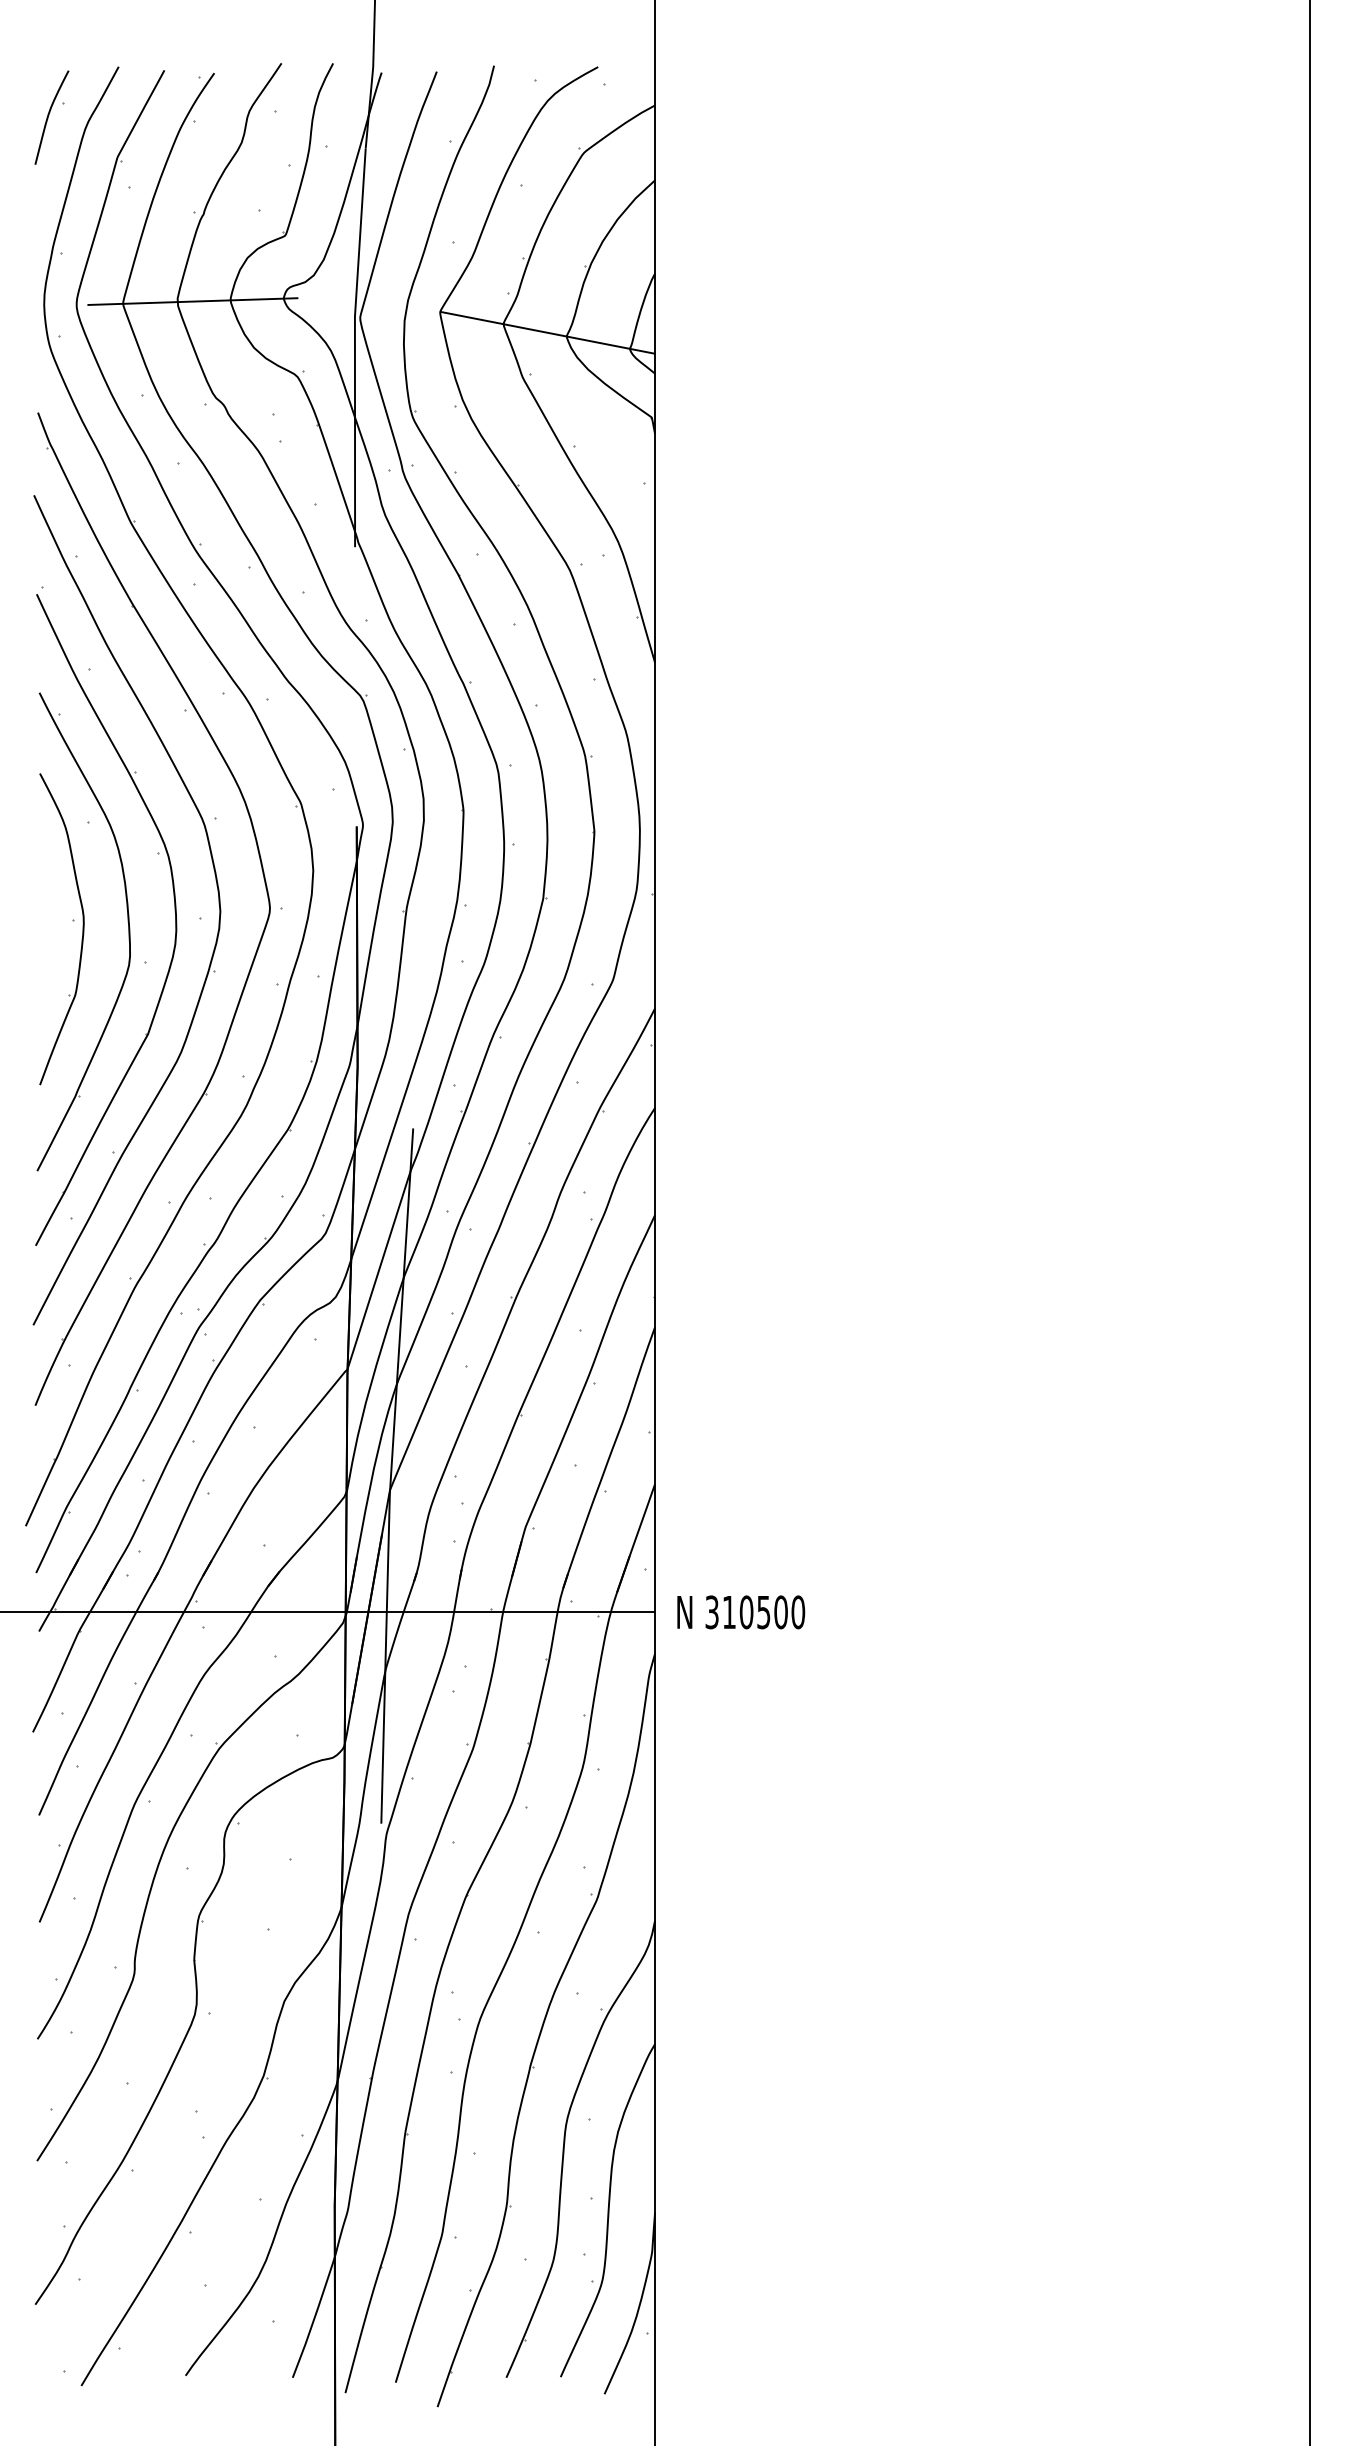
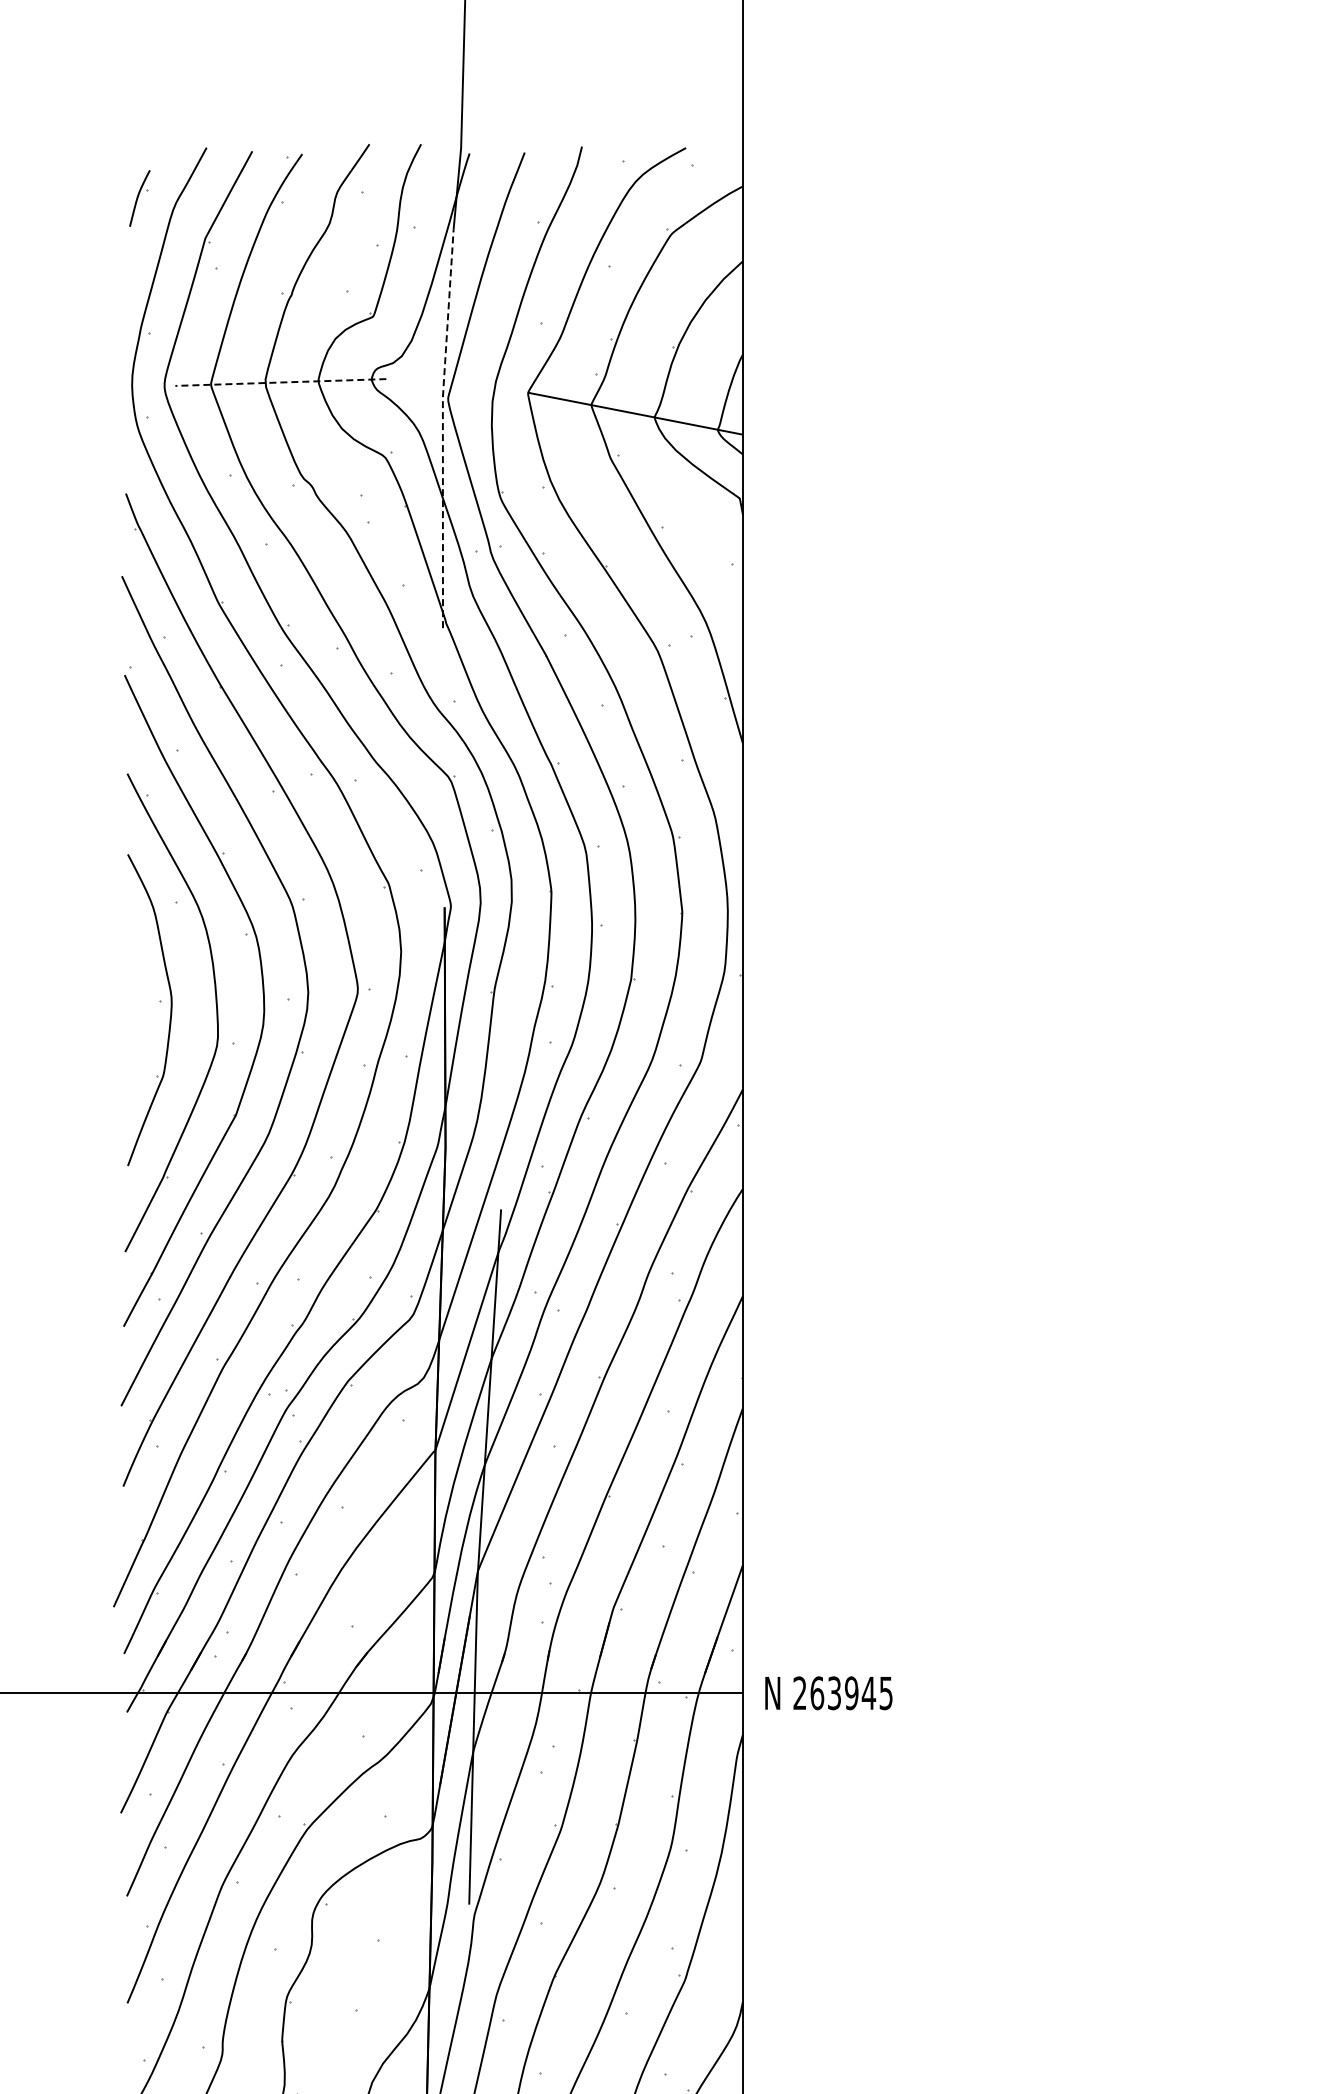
part: (51, 117) -> (139, 198), size x0.6
line: (192, 301) -> (280, 382), solid -> dashed
line: (354, 346) -> (442, 427), solid -> dashed
text: (755, 1612) -> (843, 1693), 310500 -> 263945

